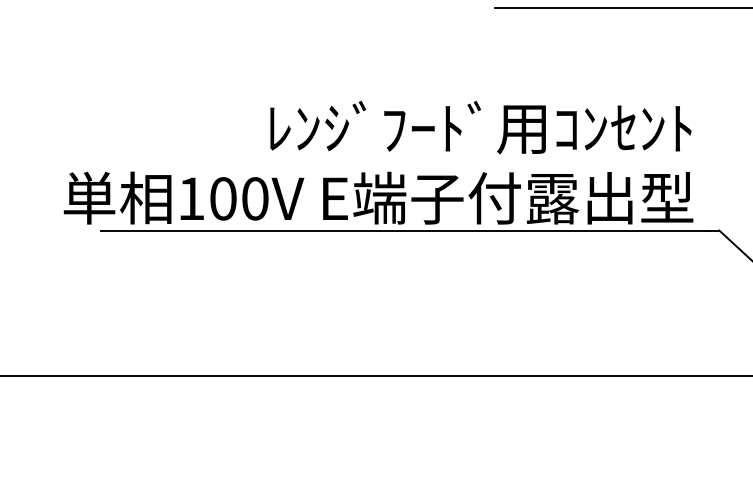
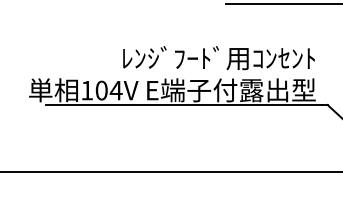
text: (253, 198) -> (115, 90), 100V -> 104V

